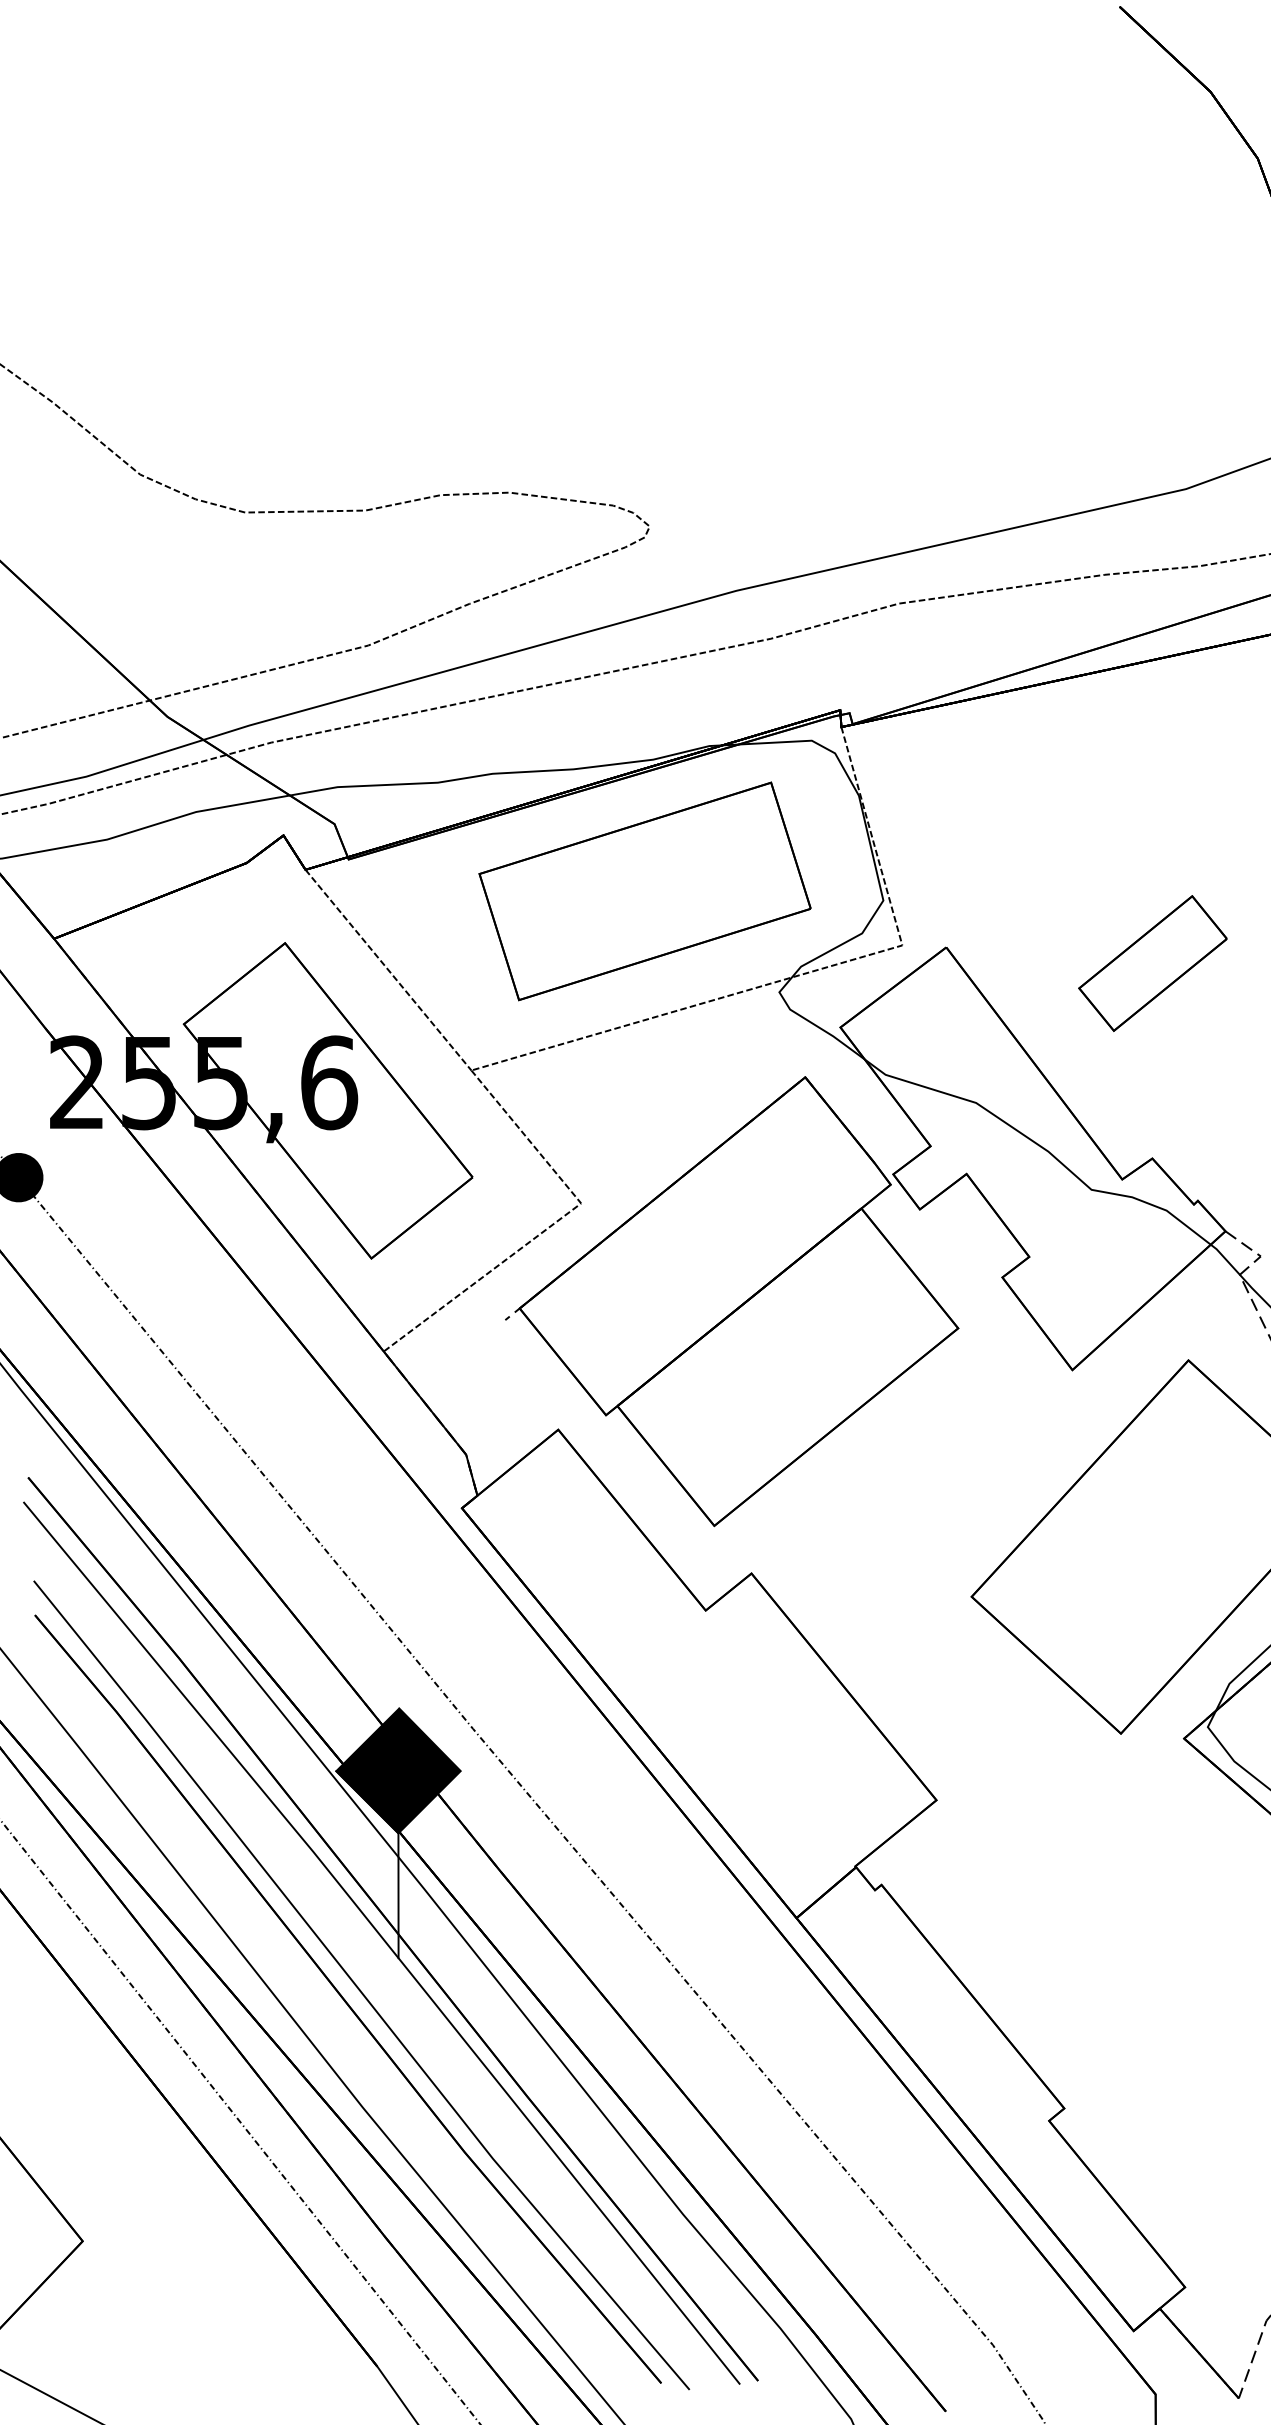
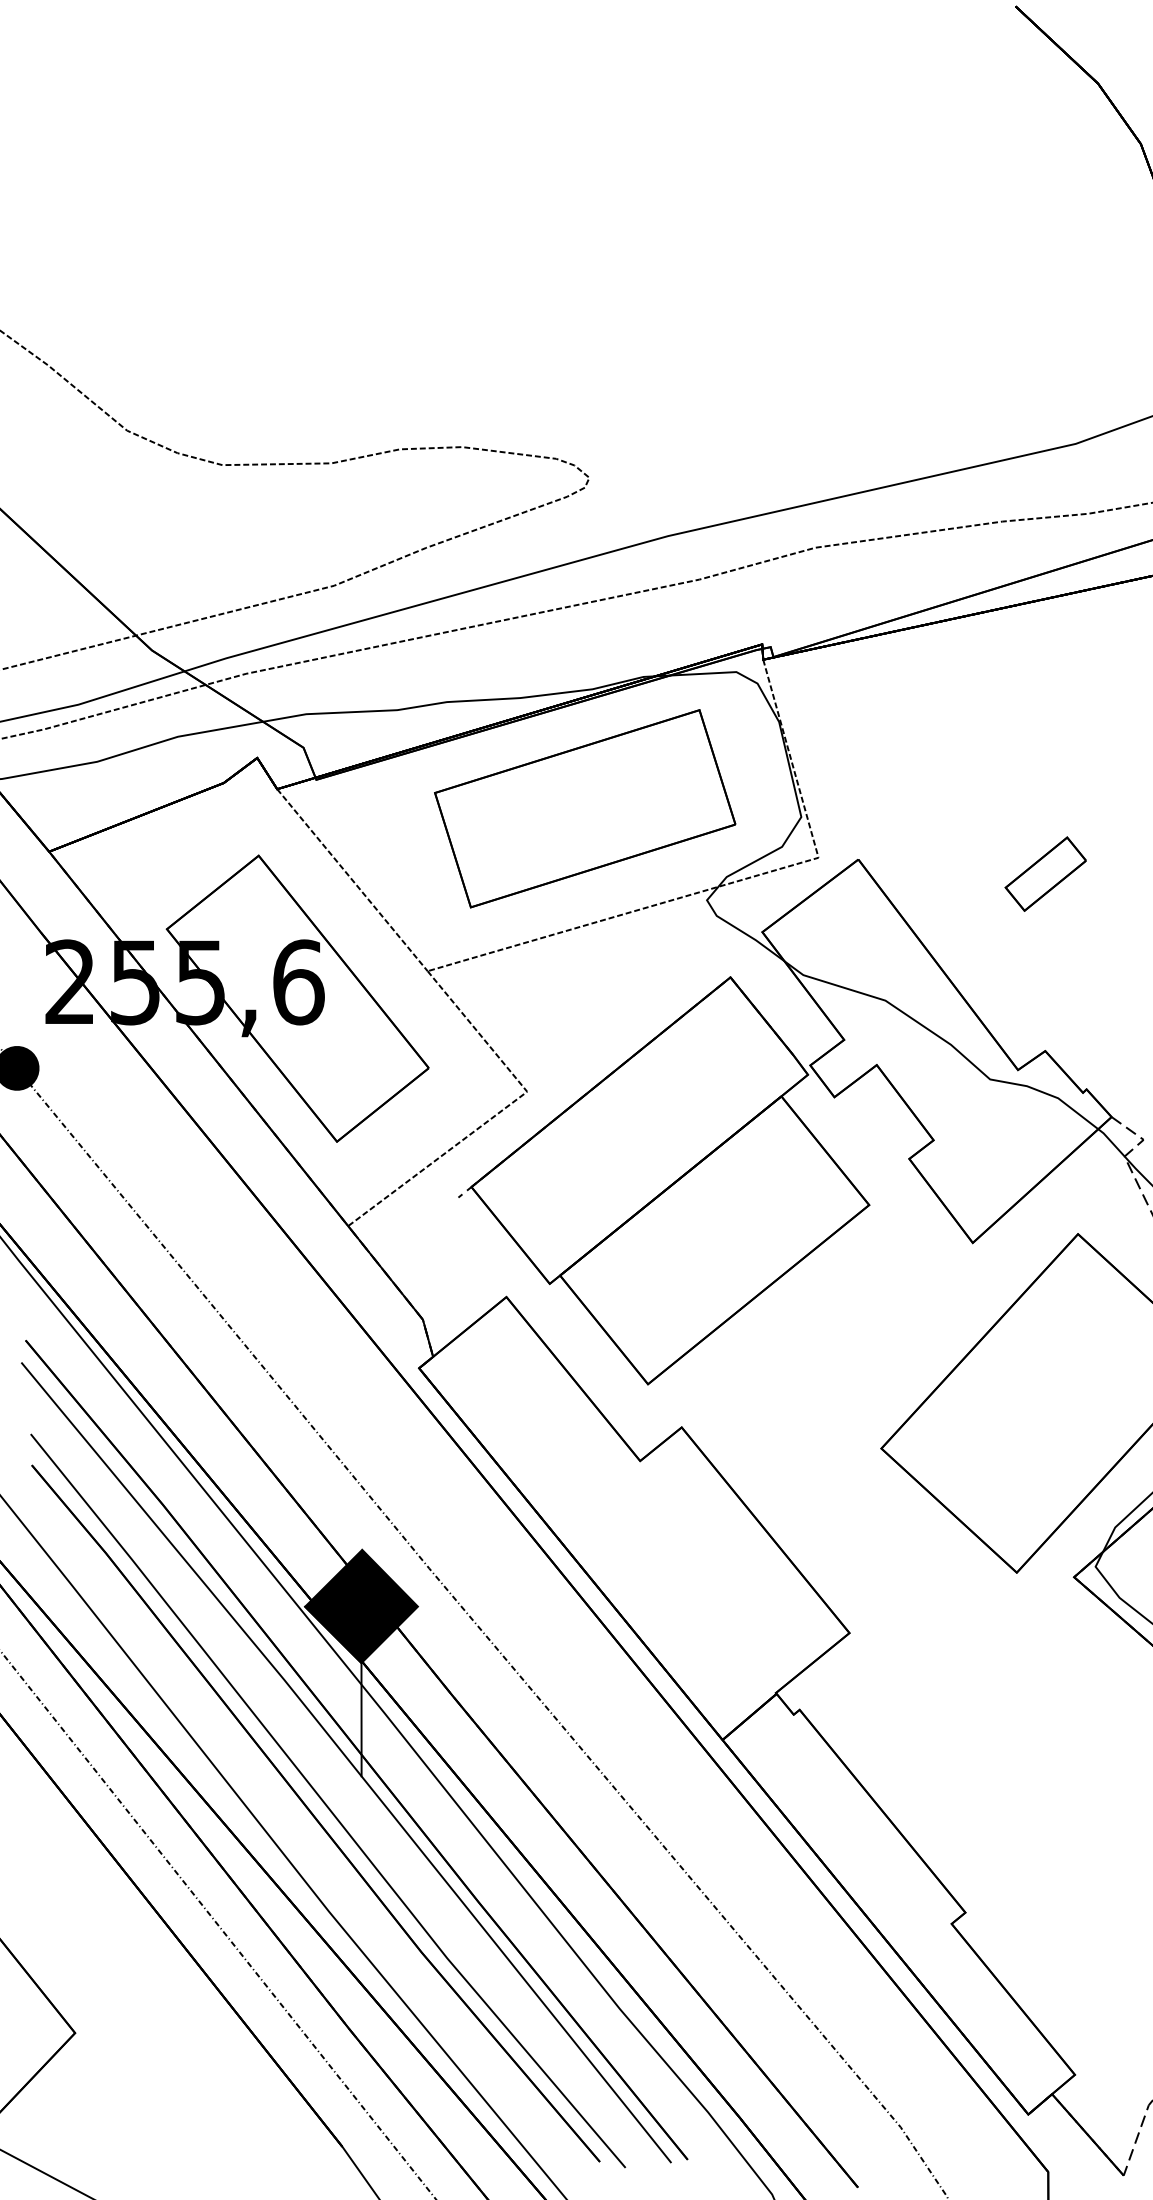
part: (1152, 963) -> (1045, 874), size x0.6

